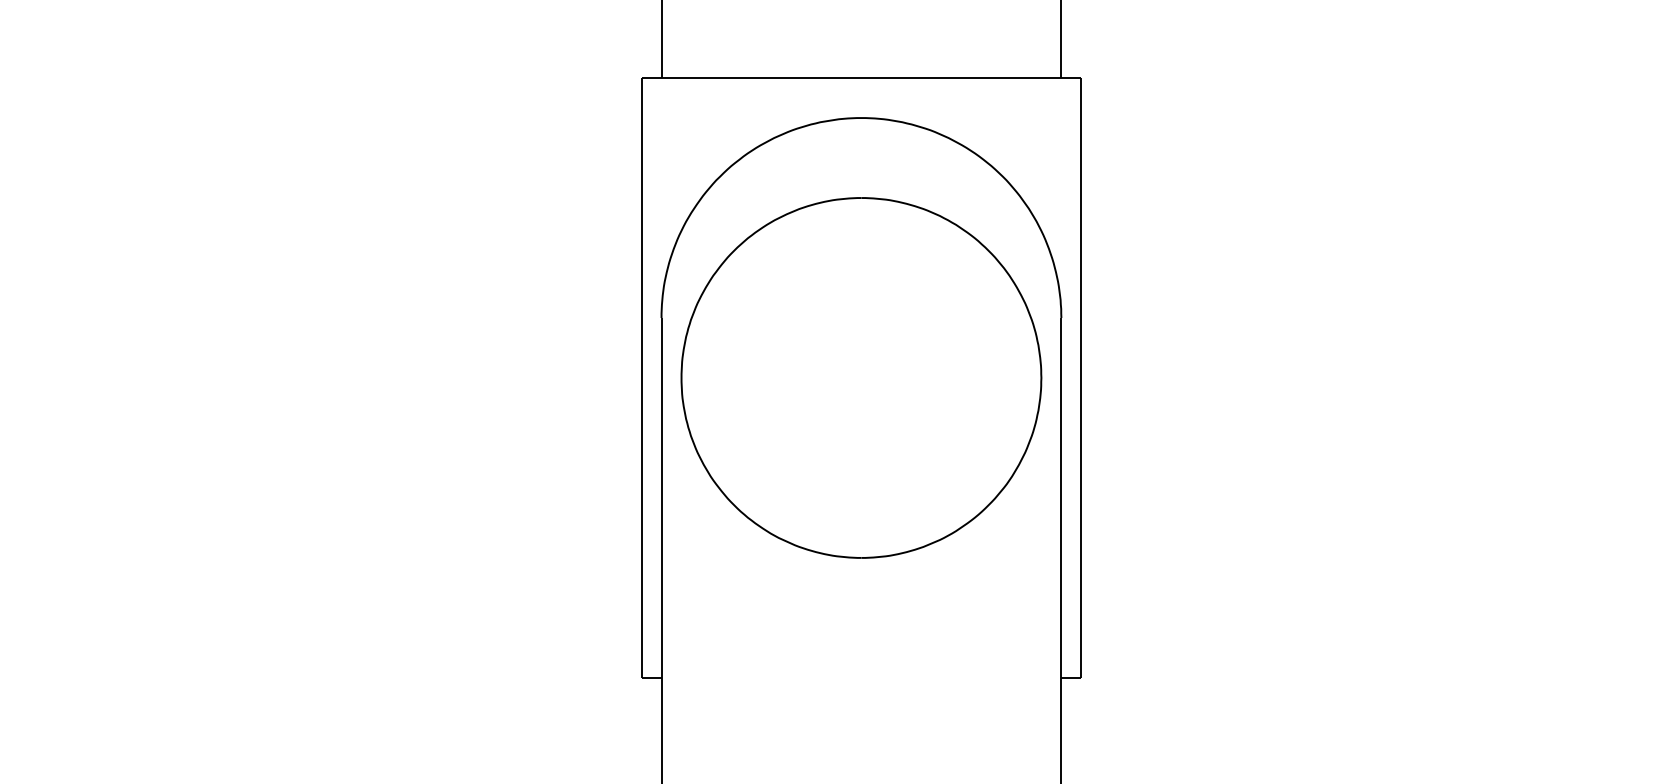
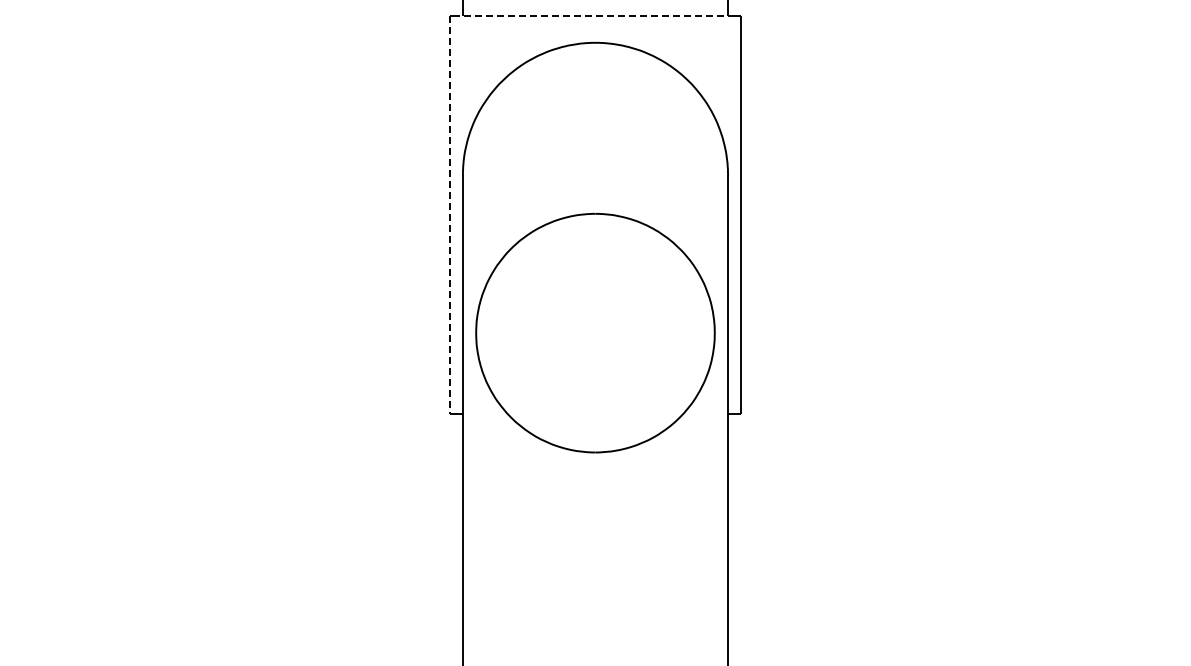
line: (861, 78) -> (595, 16), solid -> dashed
line: (641, 378) -> (449, 215), solid -> dashed
part: (861, 378) -> (595, 333), moved

